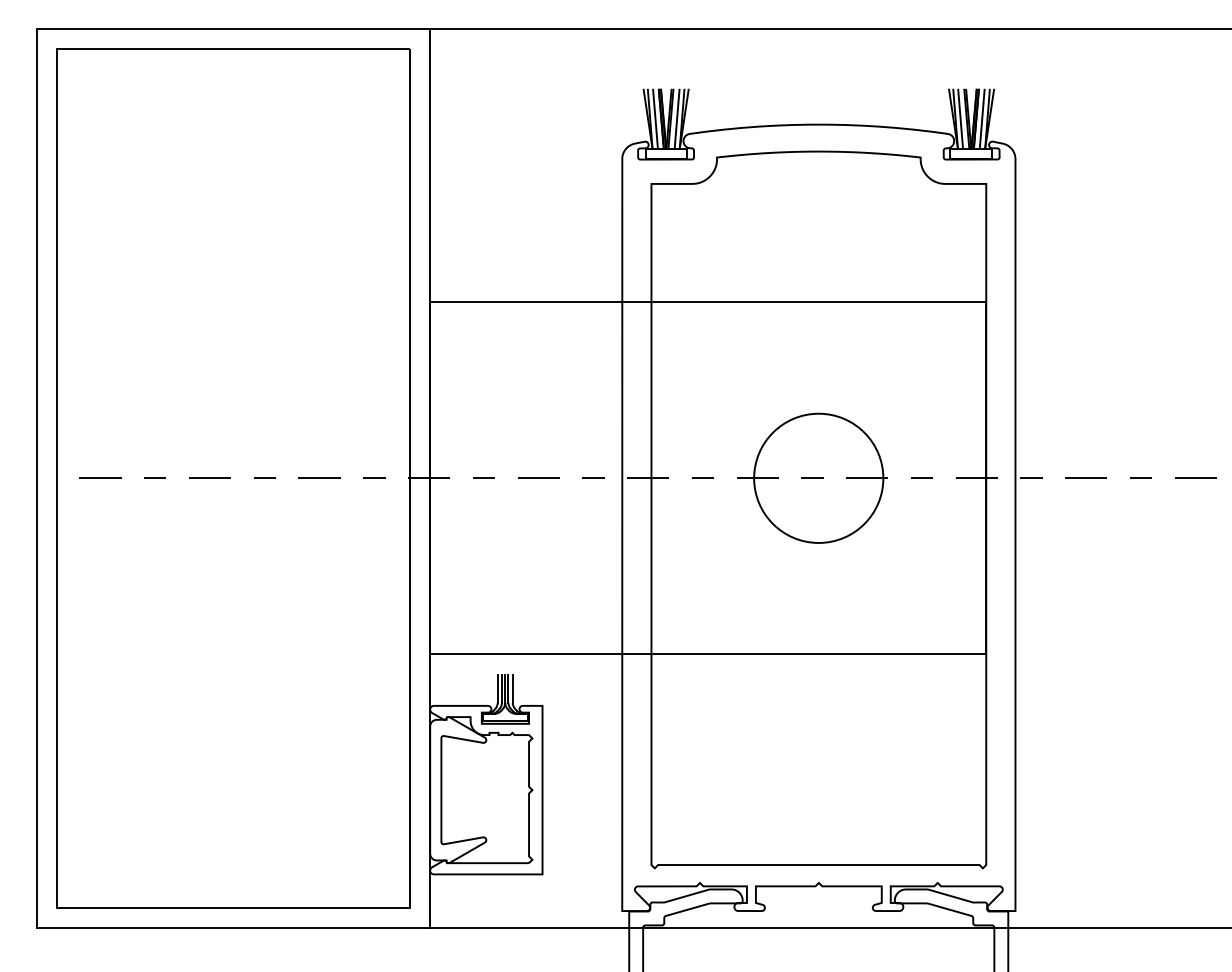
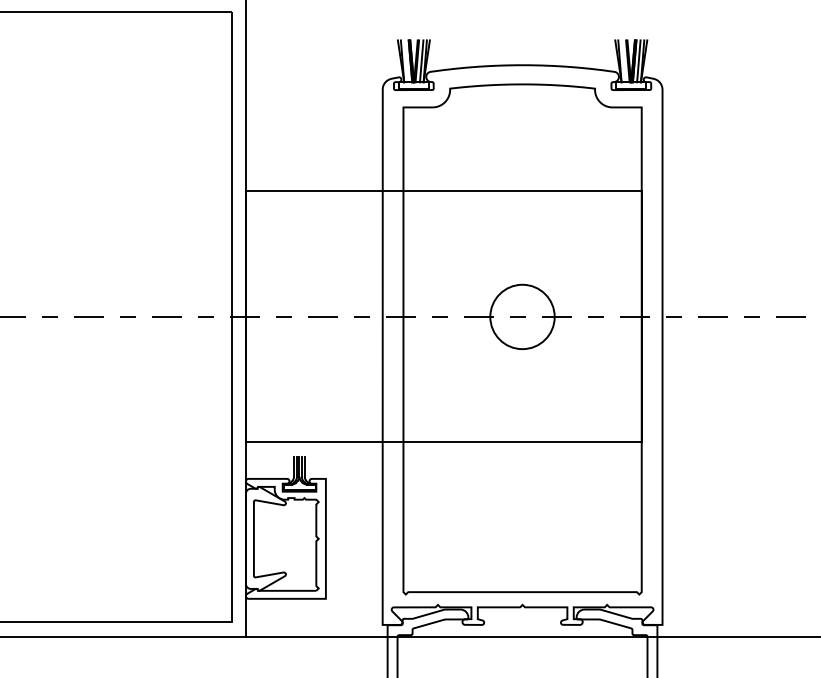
line: (655, 118) -> (406, 60), removed
line: (960, 118) -> (623, 60), removed
circle: (818, 477) -> (522, 316), size x0.7

